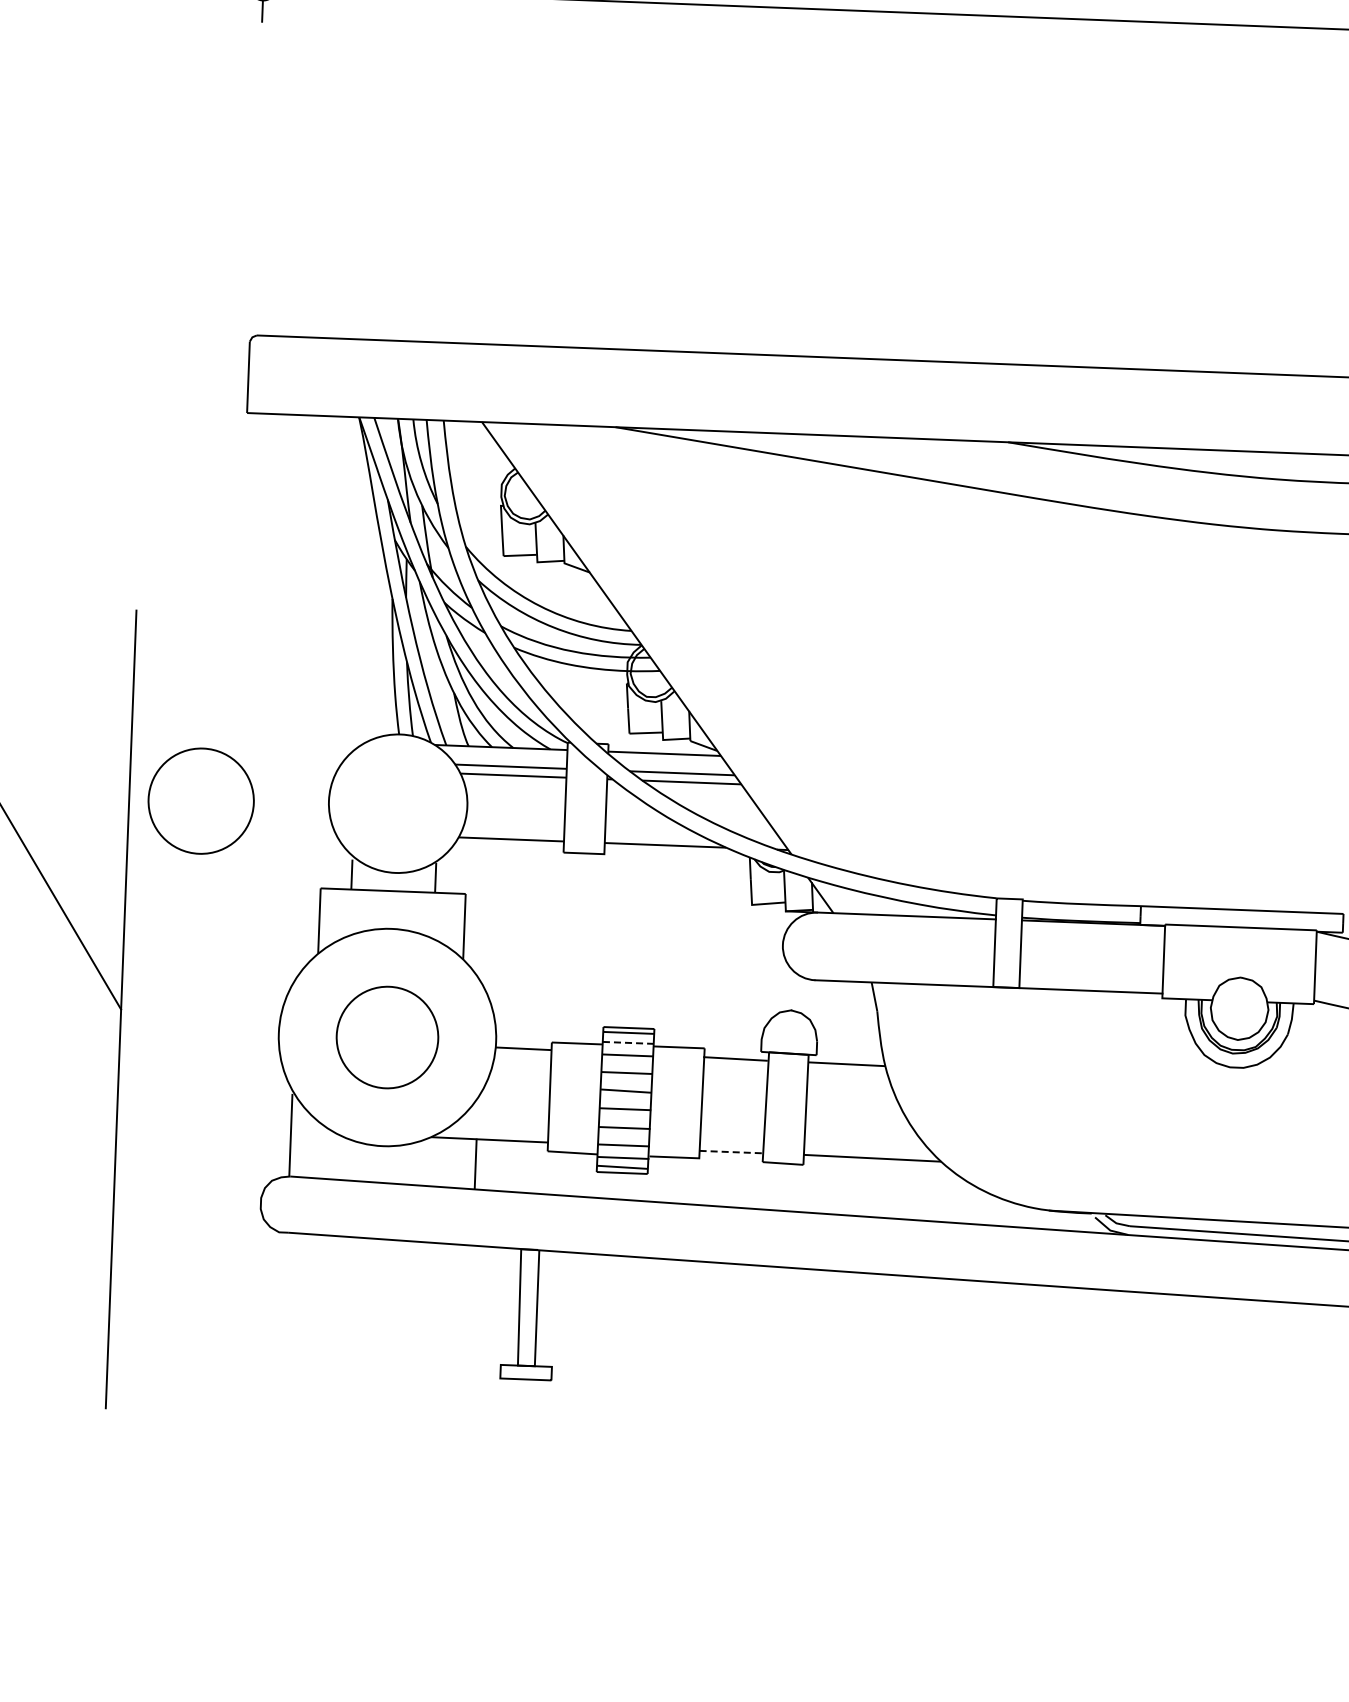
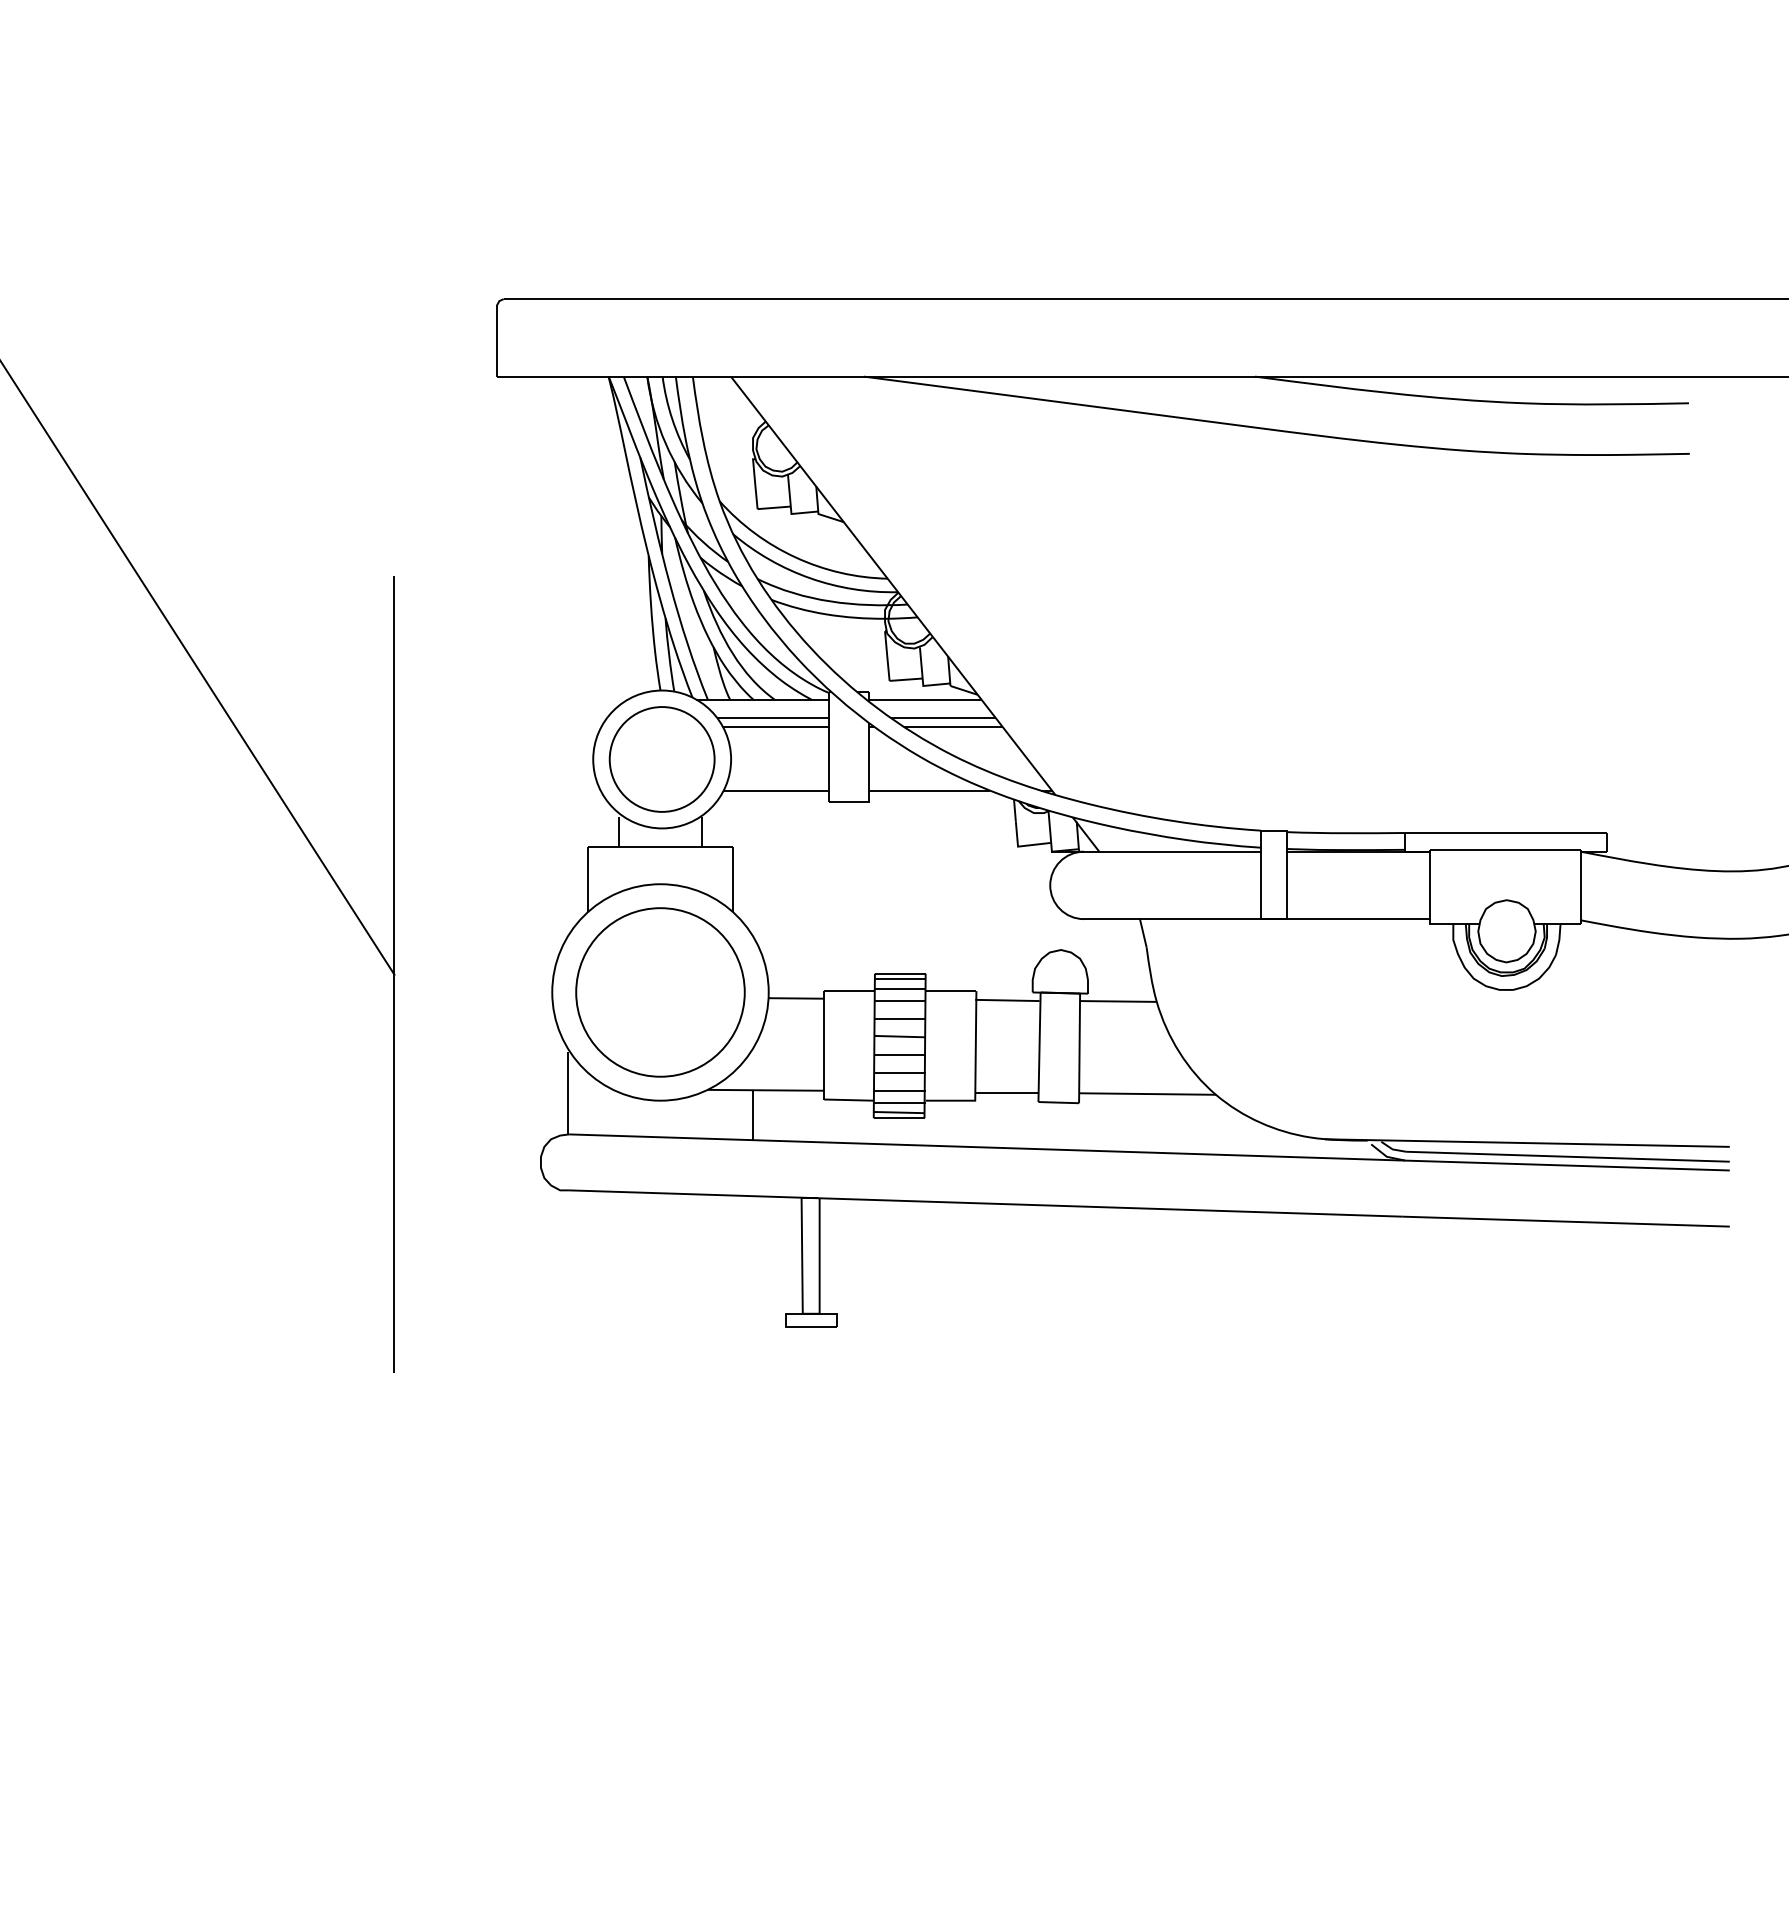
circle: (200, 801) -> (661, 759), moved
circle: (387, 1037) -> (660, 992), size x1.67
line: (628, 1042) -> (900, 988), dashed -> solid
line: (730, 1152) -> (1006, 1093), dashed -> solid

